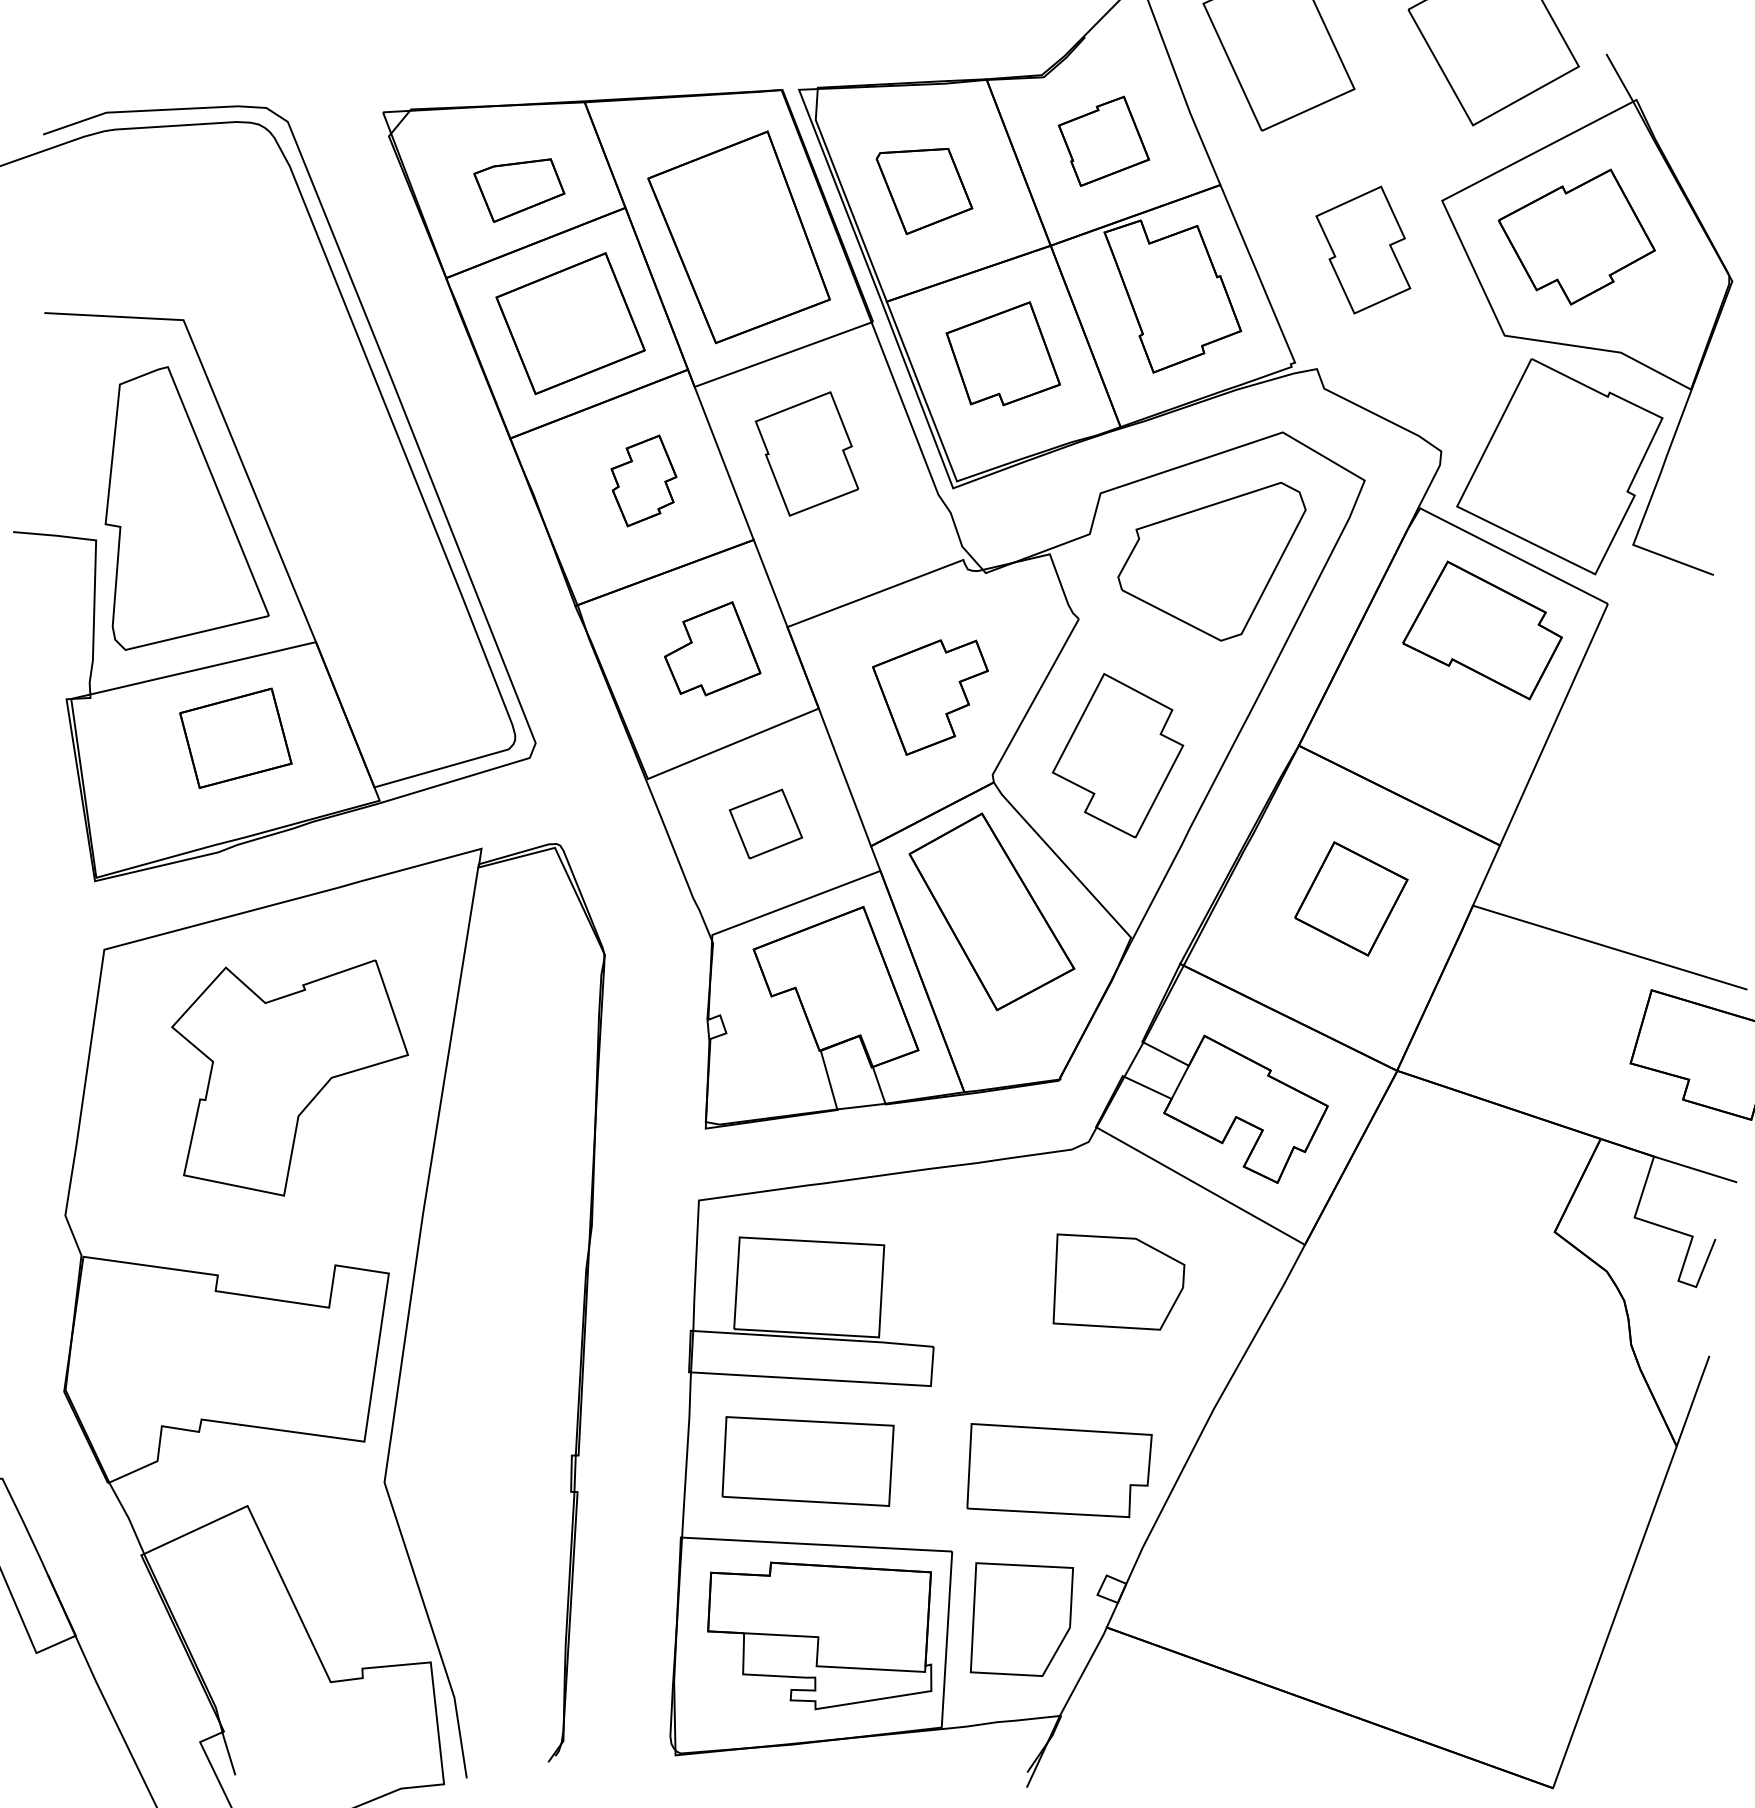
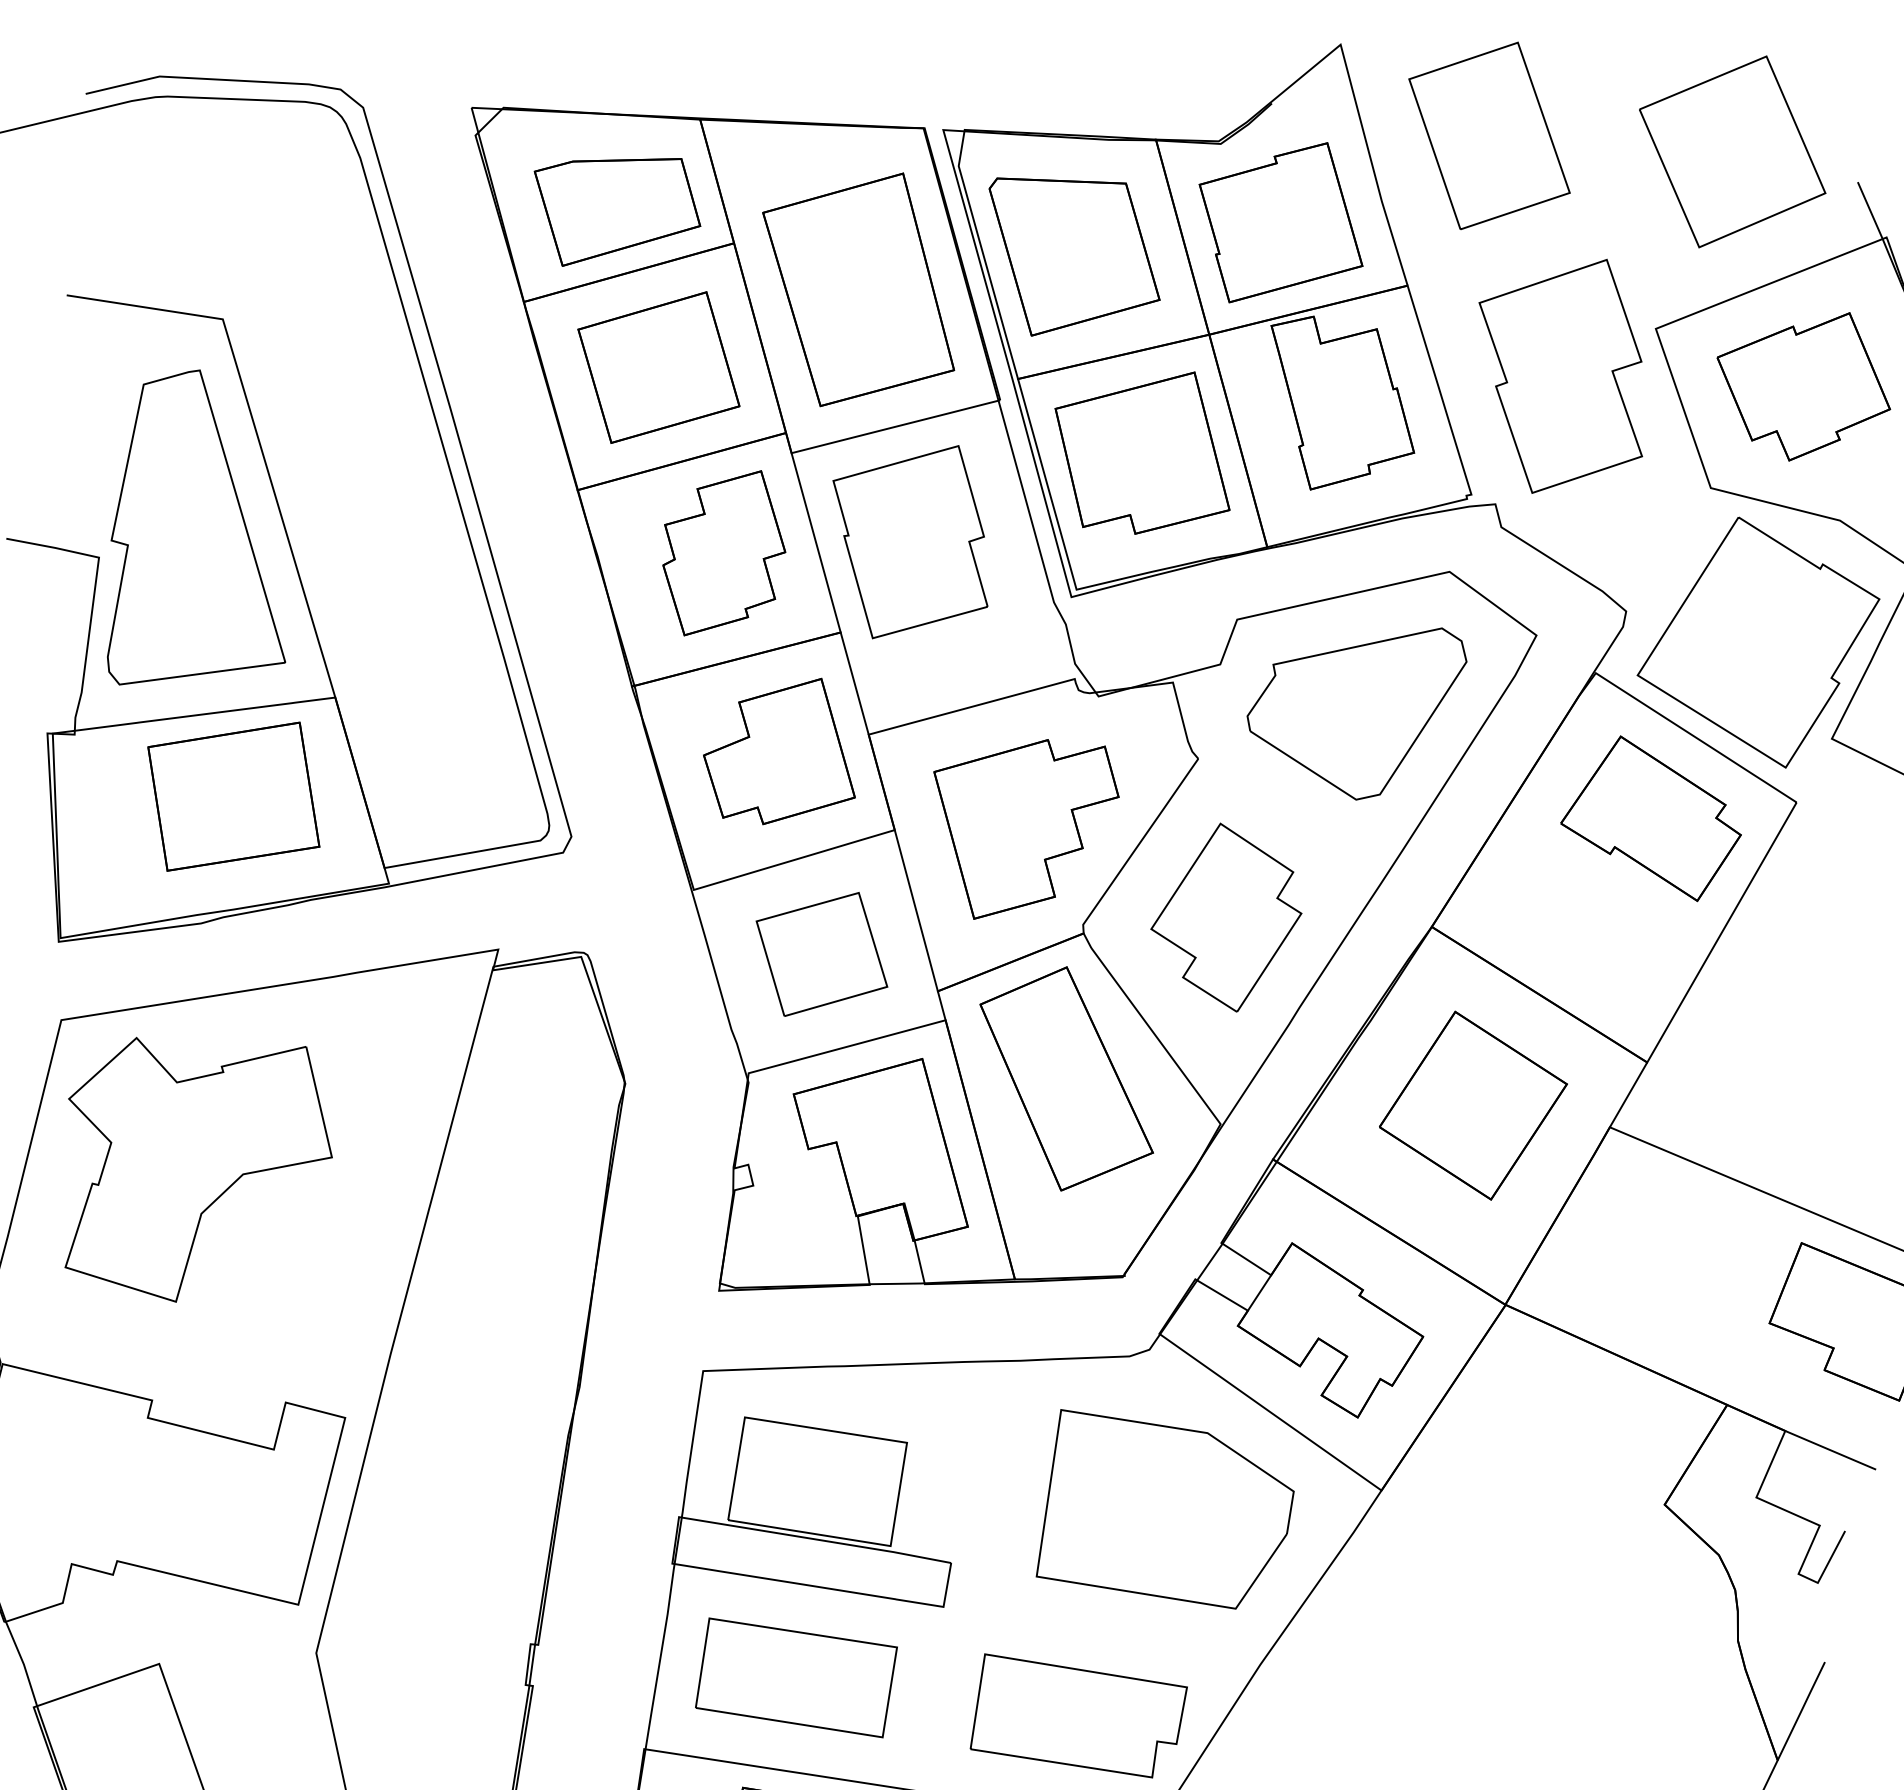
part: (1103, 141) -> (1280, 223), size x1.67
part: (519, 190) -> (616, 211), size x1.67
part: (924, 191) -> (1073, 259), size x1.67
part: (1363, 249) -> (1561, 374), size x1.67
part: (1003, 353) -> (1143, 450), size x1.43
part: (806, 453) -> (910, 541), size x1.43
part: (643, 480) -> (723, 552), size x1.67
part: (712, 648) -> (781, 750), size x1.43
part: (930, 697) -> (1021, 830), size x1.43
part: (235, 738) -> (233, 797), size x1.43
part: (765, 823) -> (821, 953), size x1.67
part: (1351, 898) -> (1473, 1105), size x1.43
part: (290, 1077) -> (196, 1169), moved
part: (1118, 1281) -> (1167, 1510), size x1.67

